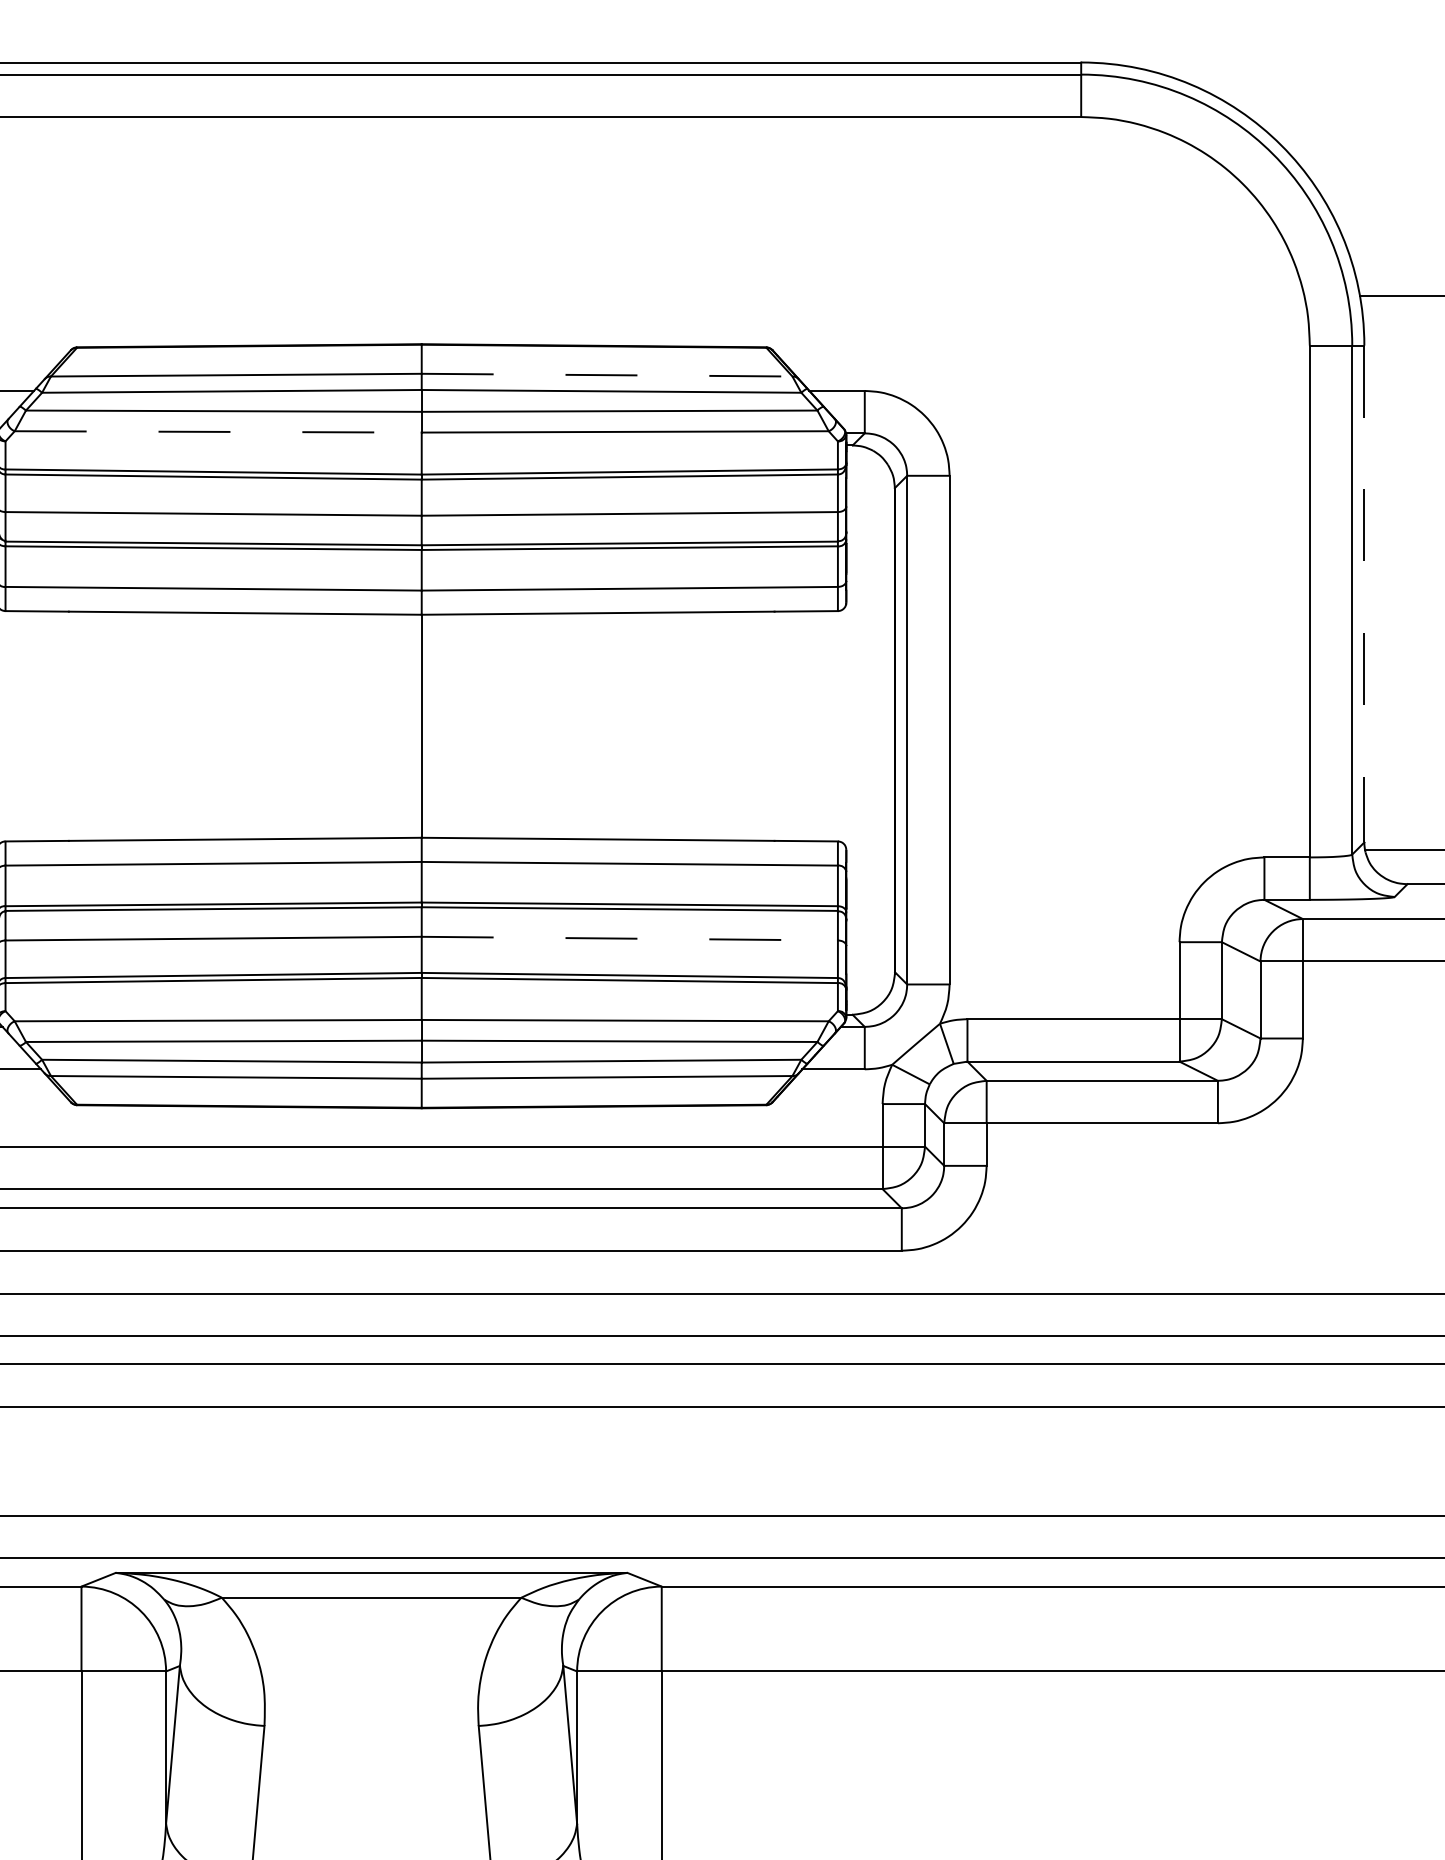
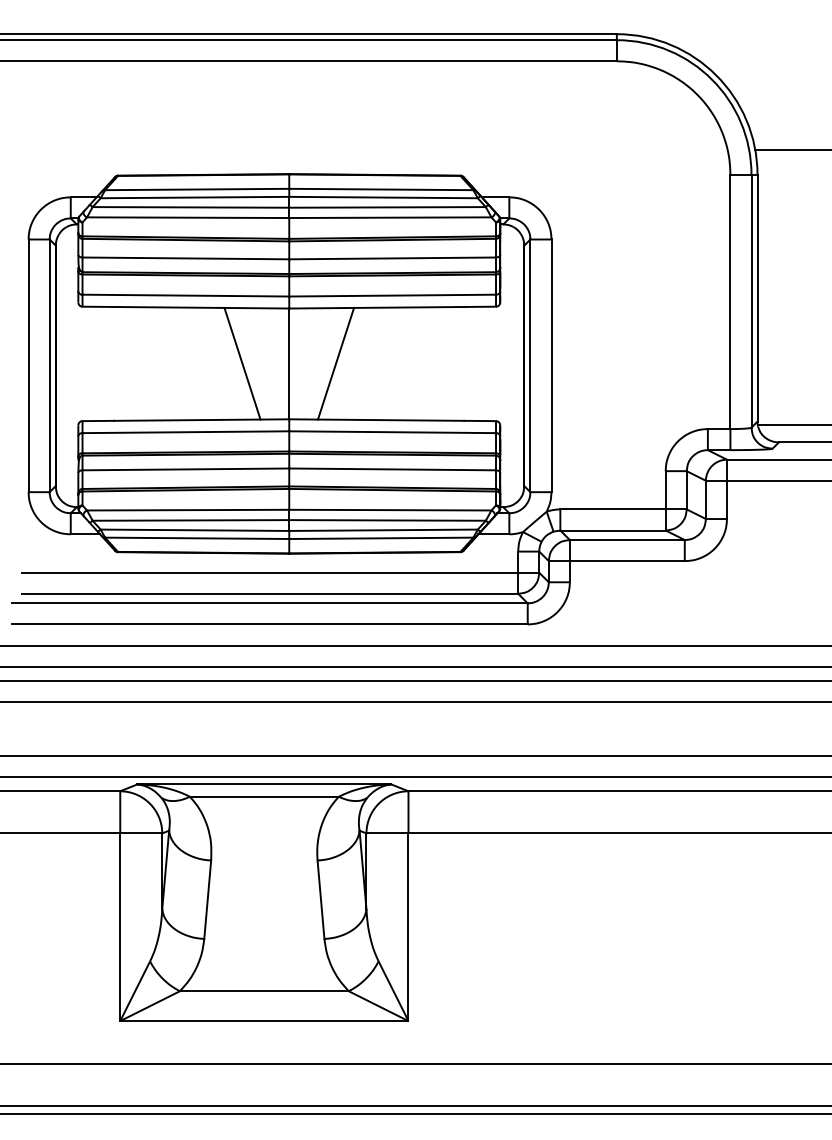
line: (607, 375) -> (381, 189), dashed -> solid
line: (218, 431) -> (188, 217), dashed -> solid
line: (1364, 594) -> (757, 298), dashed -> solid
line: (327, 725) -> (242, 363), added
line: (514, 725) -> (335, 363), added
line: (631, 938) -> (393, 469), dashed -> solid

